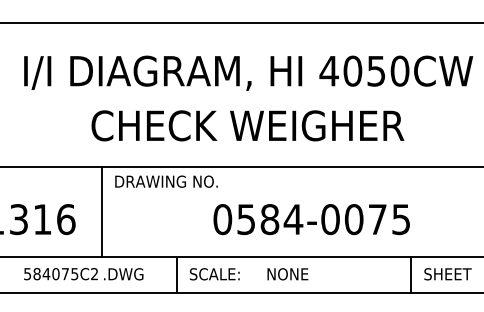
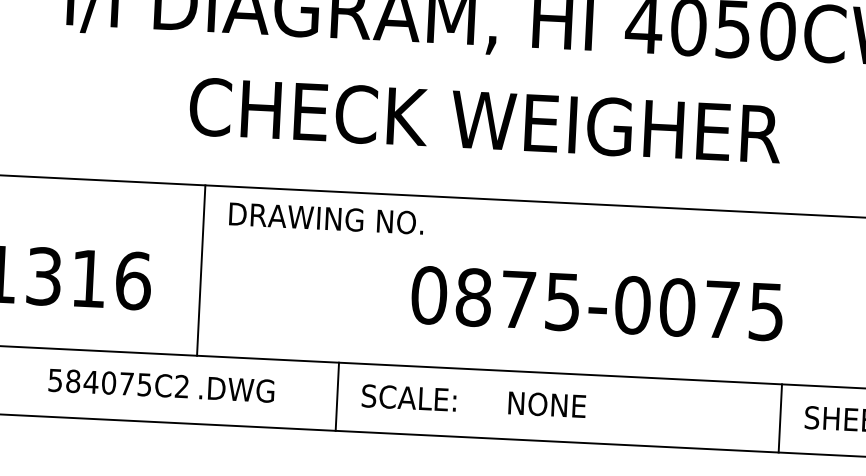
text: (270, 219) -> (519, 299), 0584-0075 -> 0875-0075

